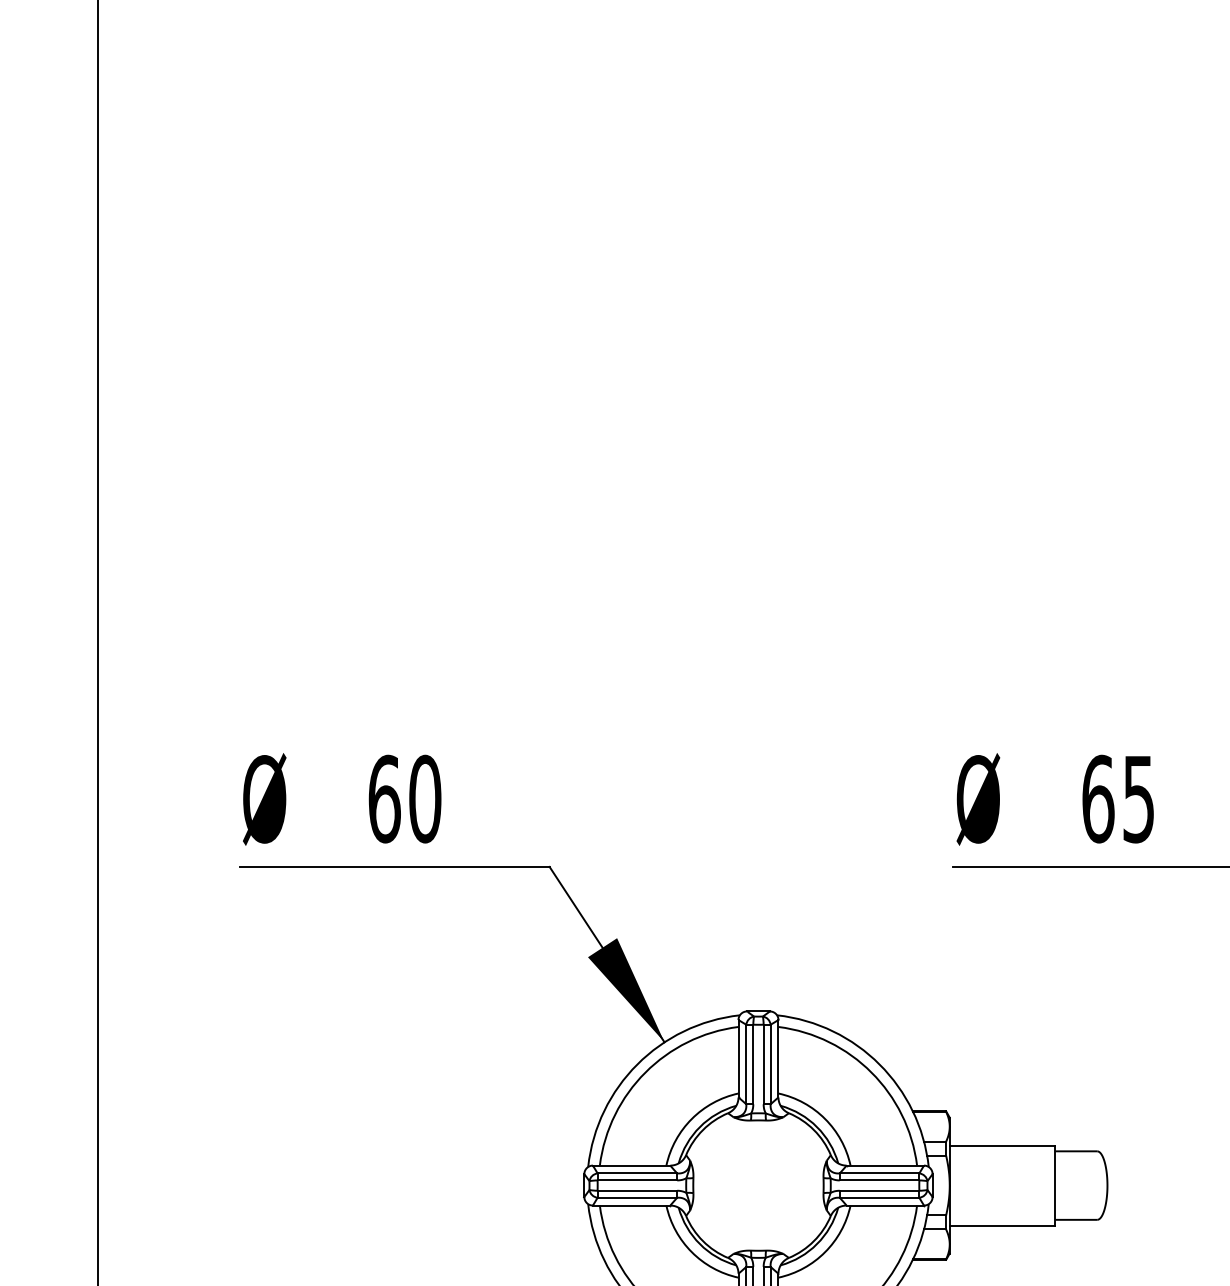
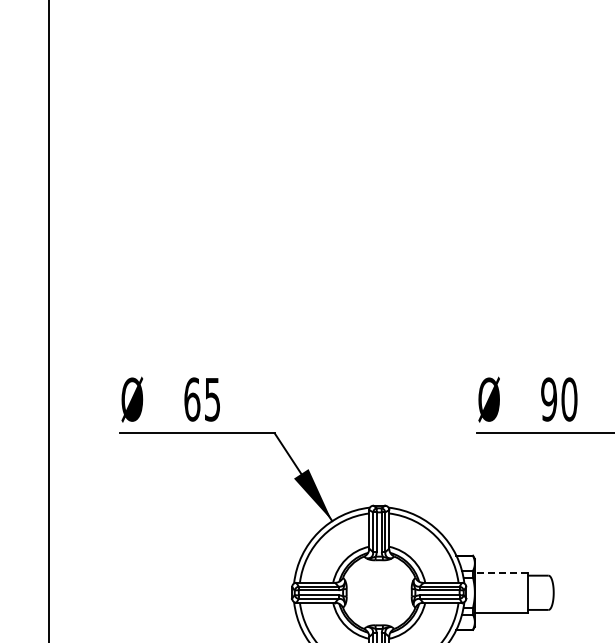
text: (425, 799) -> (212, 399), 60 -> 65
text: (1119, 799) -> (559, 399), 65 -> 90
line: (1001, 1145) -> (500, 572), solid -> dashed

